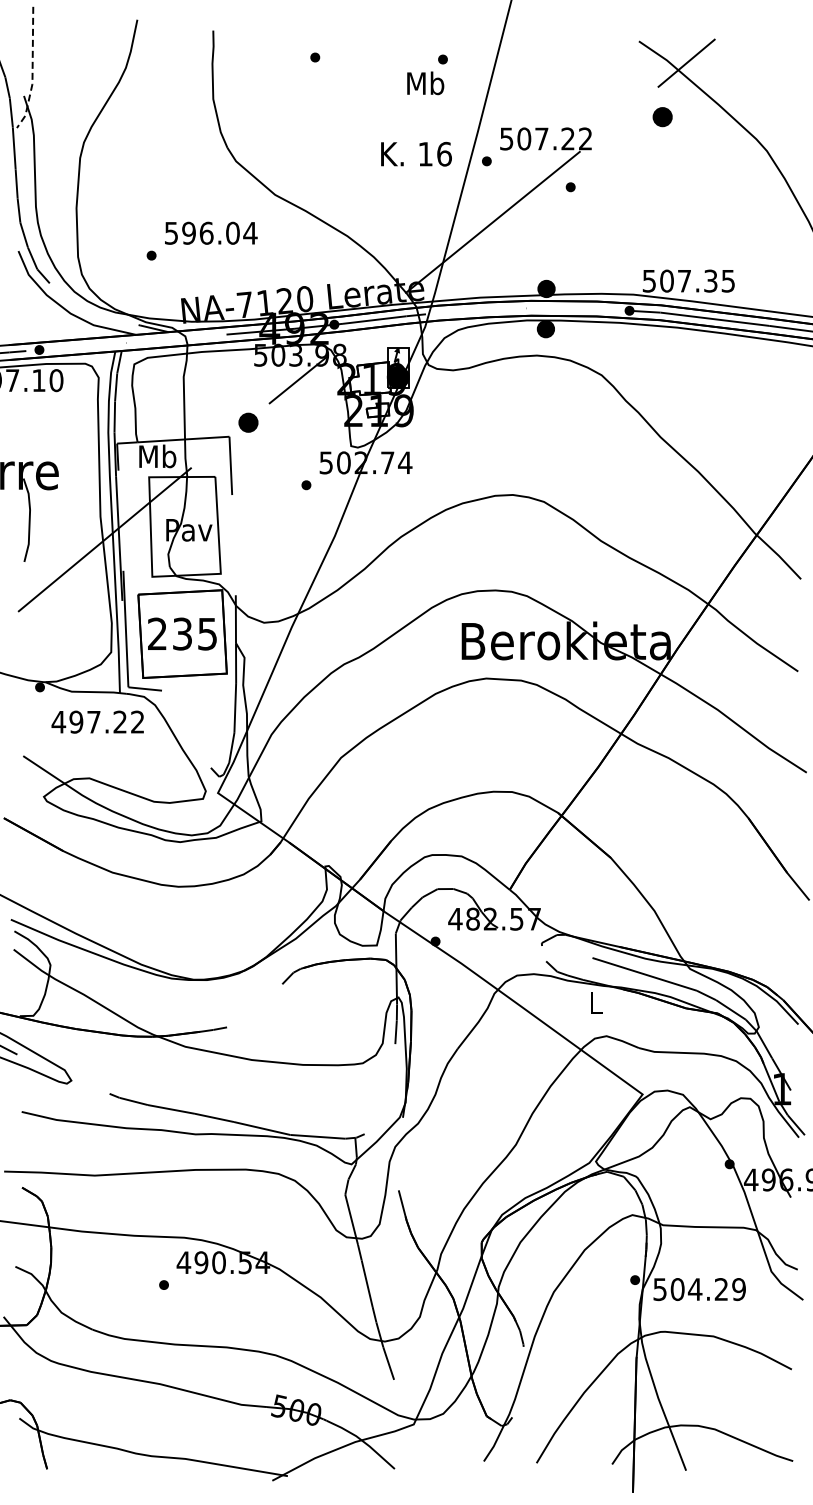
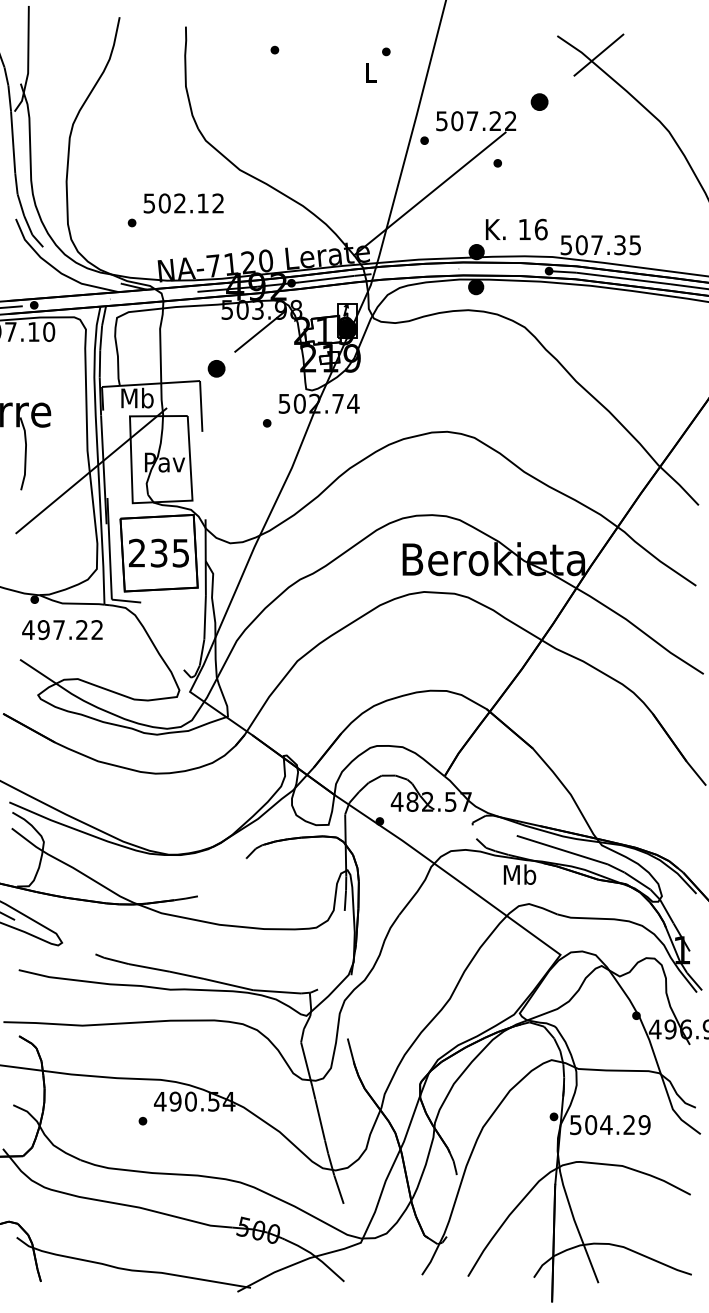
line: (32, 70) -> (28, 61), dashed -> solid
text: (425, 83) -> (371, 72), Mb -> L
part: (662, 117) -> (539, 102), moved
text: (416, 153) -> (516, 228), moved
text: (219, 232) -> (191, 202), 596.04 -> 502.12
text: (97, 721) -> (62, 629), moved
text: (595, 1002) -> (519, 874), L -> Mb

